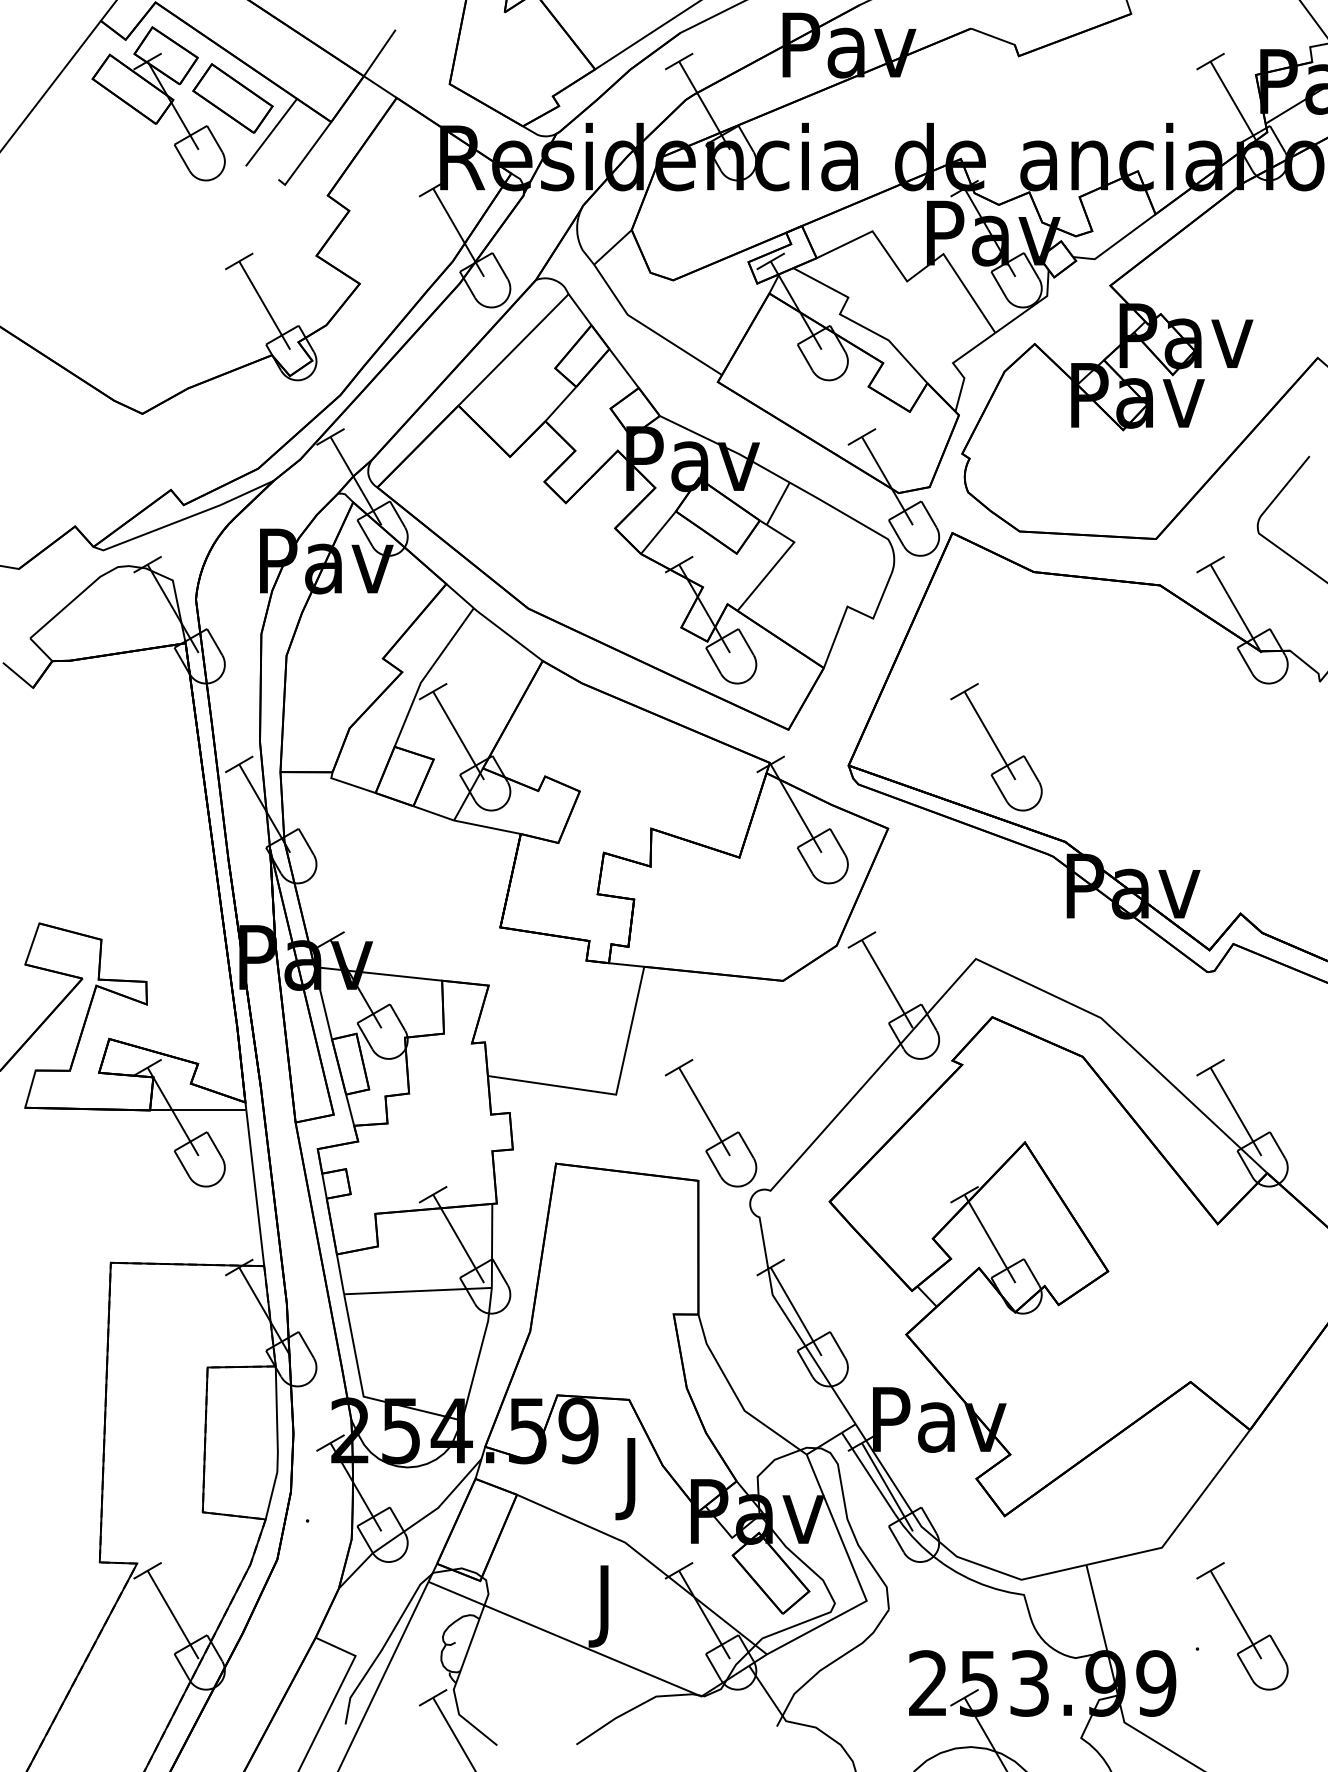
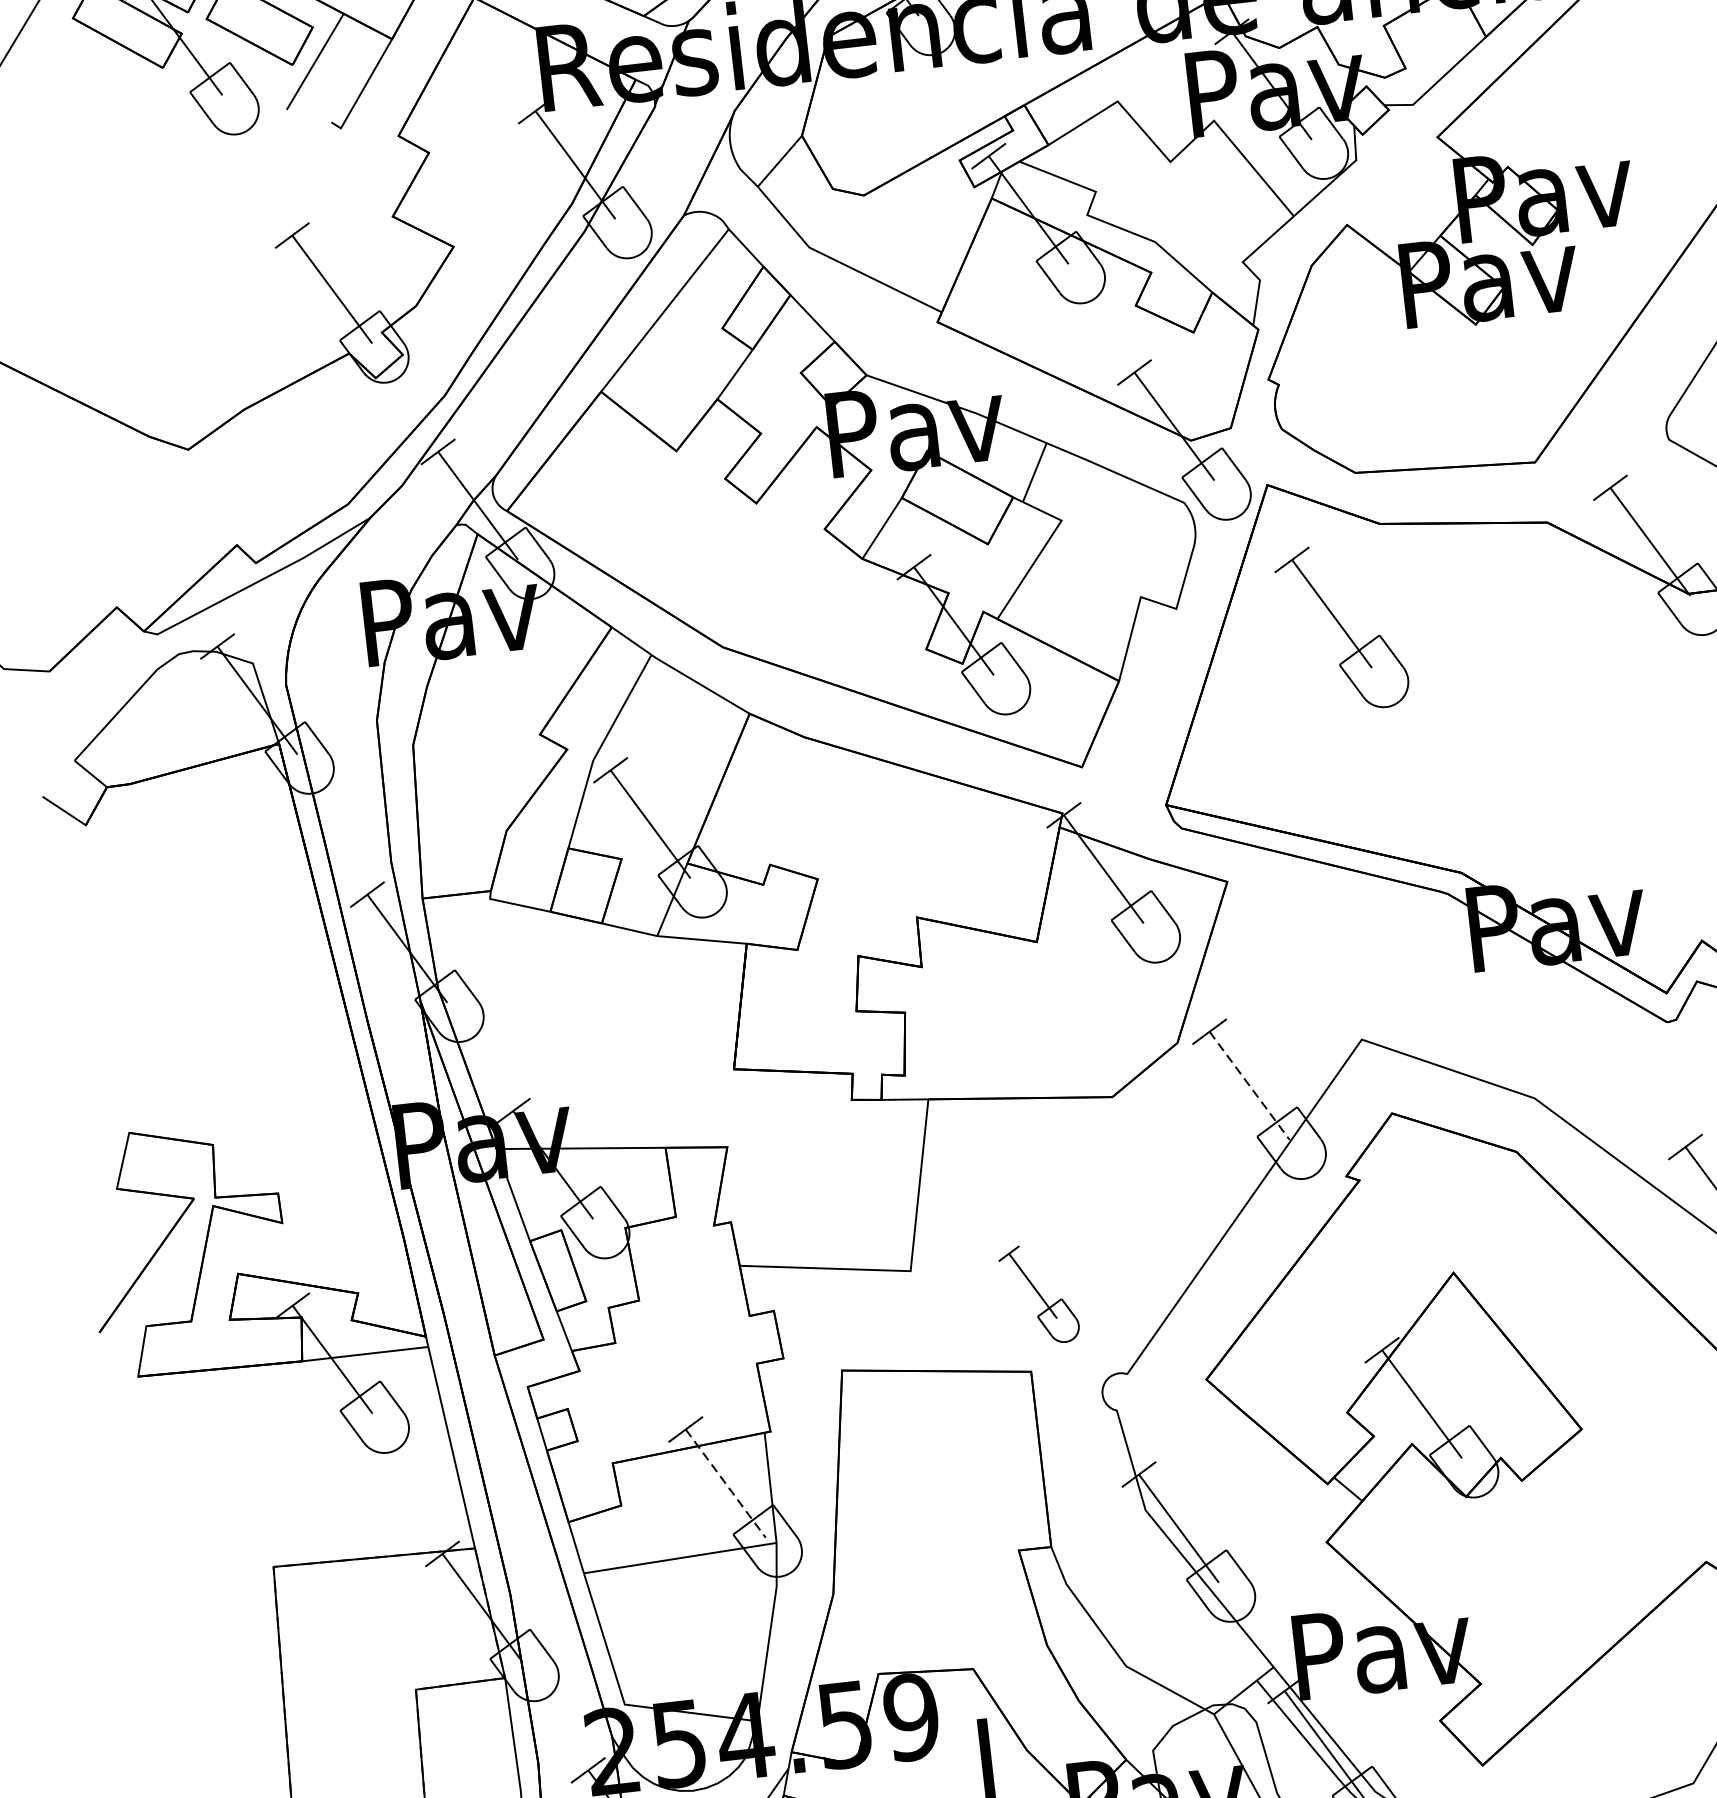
part: (996, 747) -> (1342, 628), moved
line: (887, 984) -> (1249, 1086), solid -> dashed
part: (710, 1123) -> (1038, 1294), size x0.6
line: (458, 1238) -> (725, 1483), solid -> dashed

